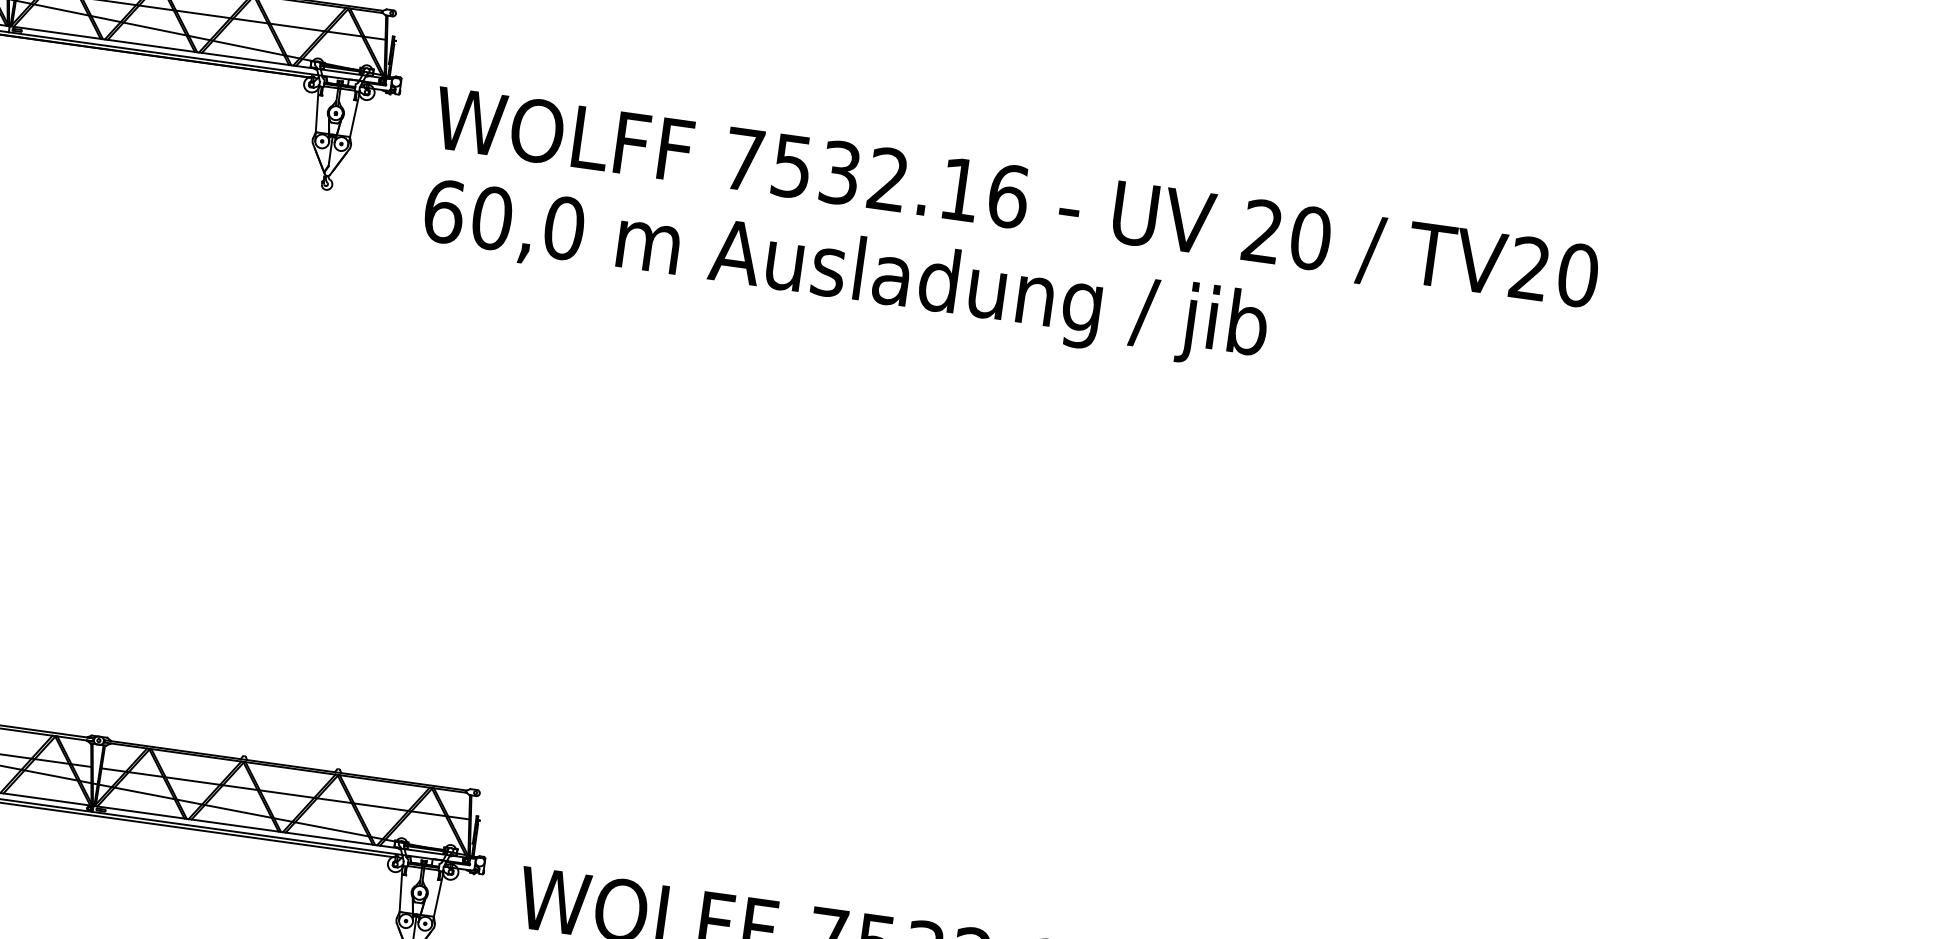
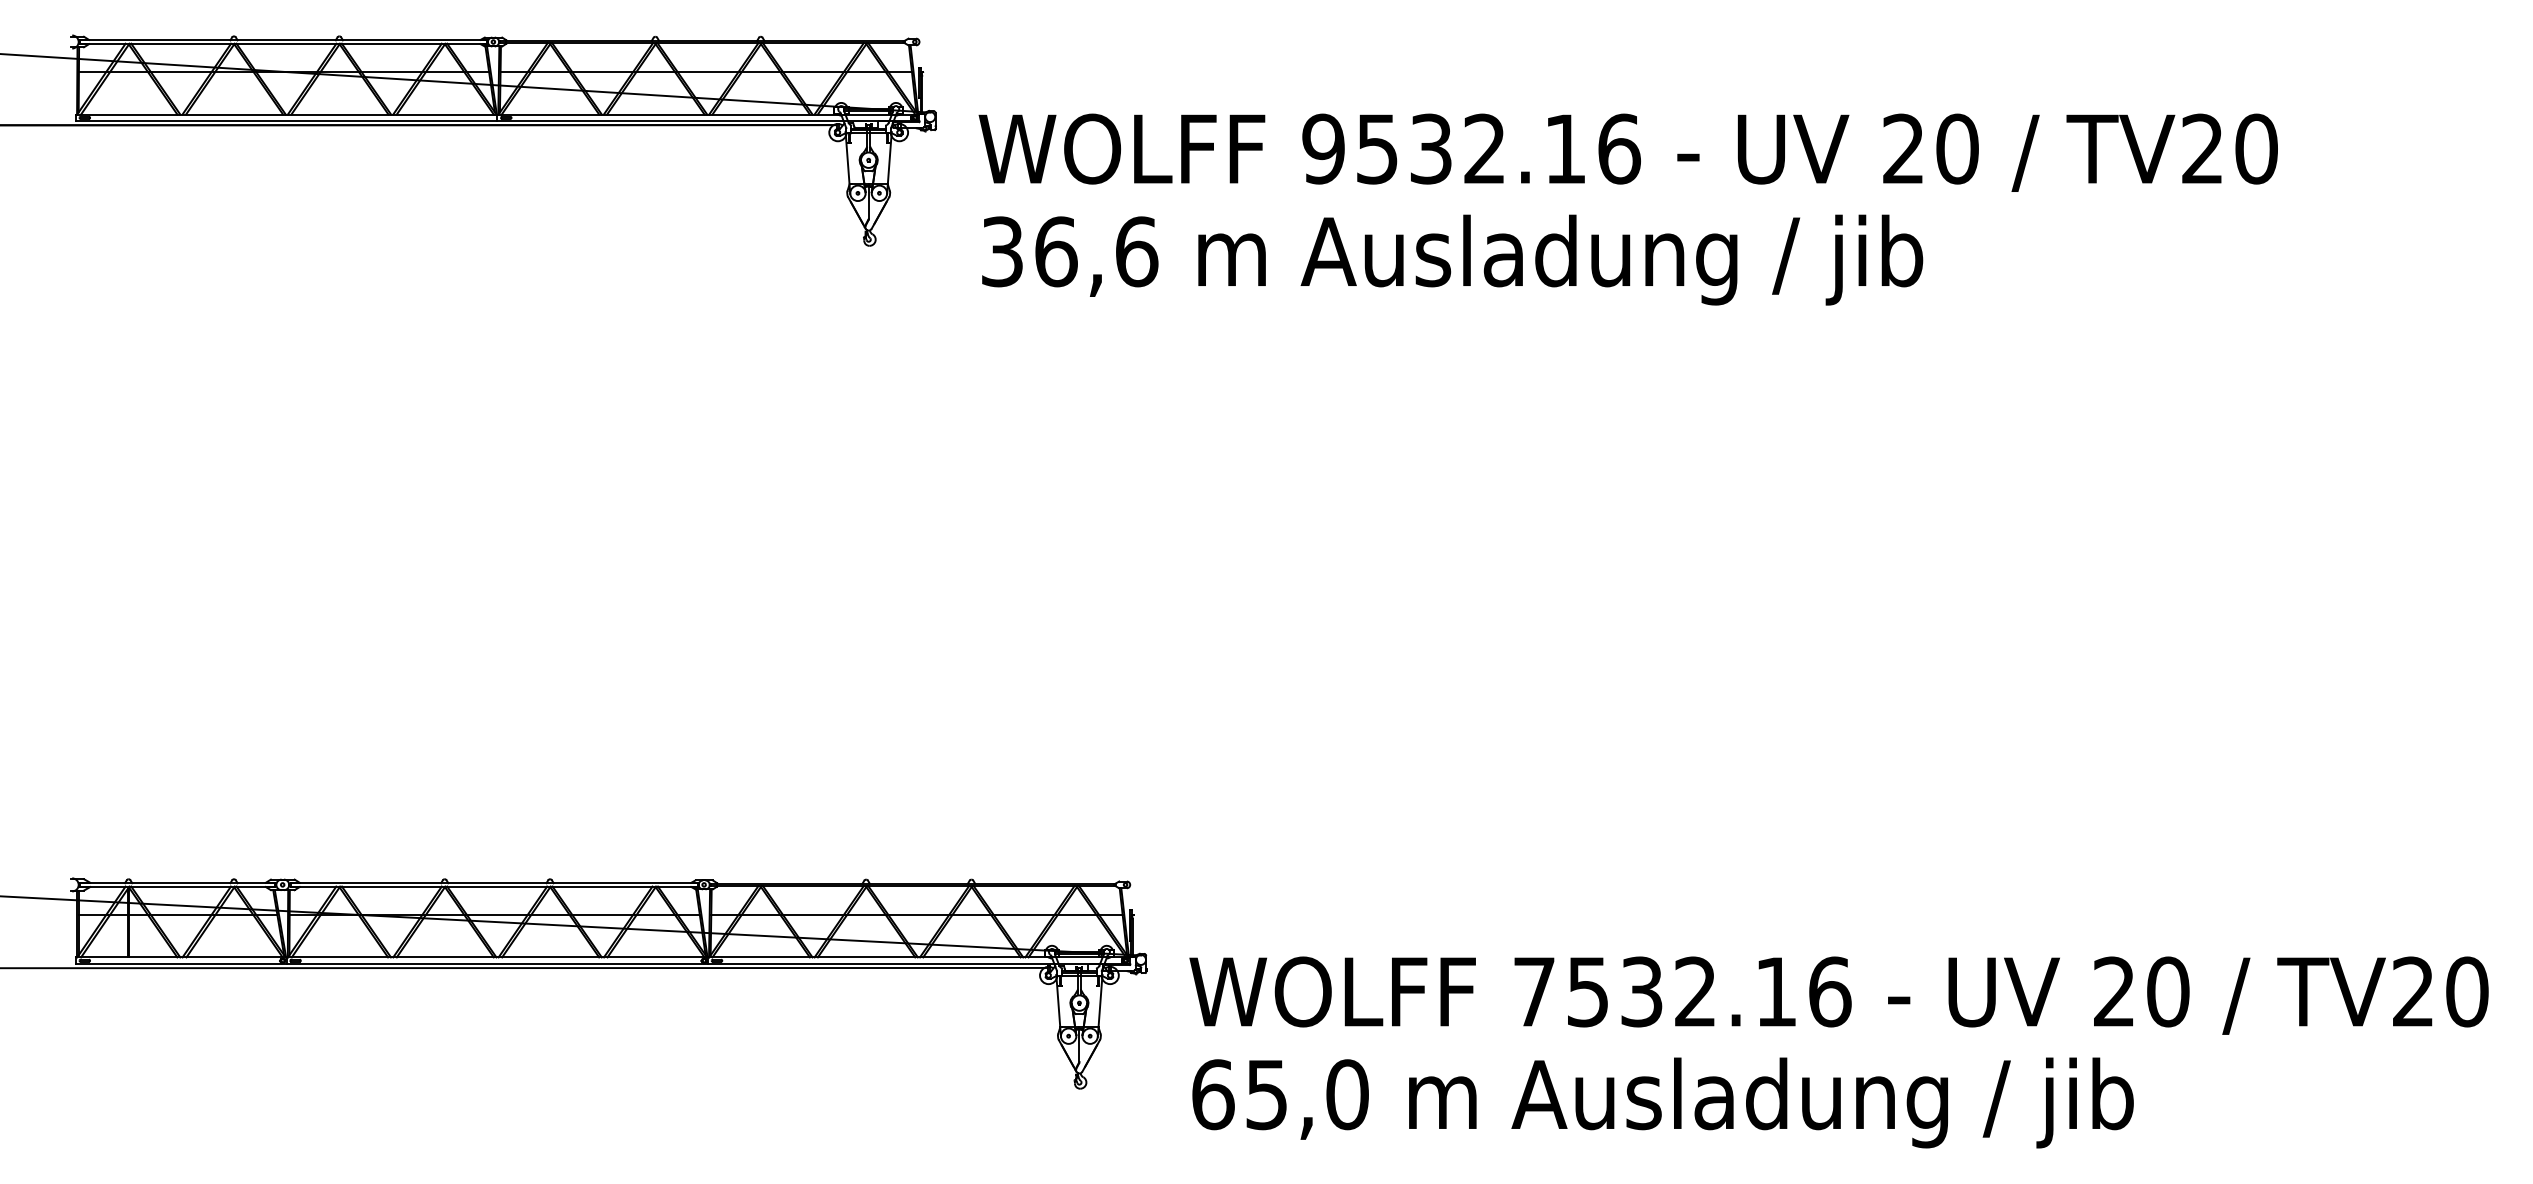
text: (743, 159) -> (1323, 148), 7532.16 -> 9532.16
text: (504, 219) -> (1069, 251), 60,0 -> 36,6

